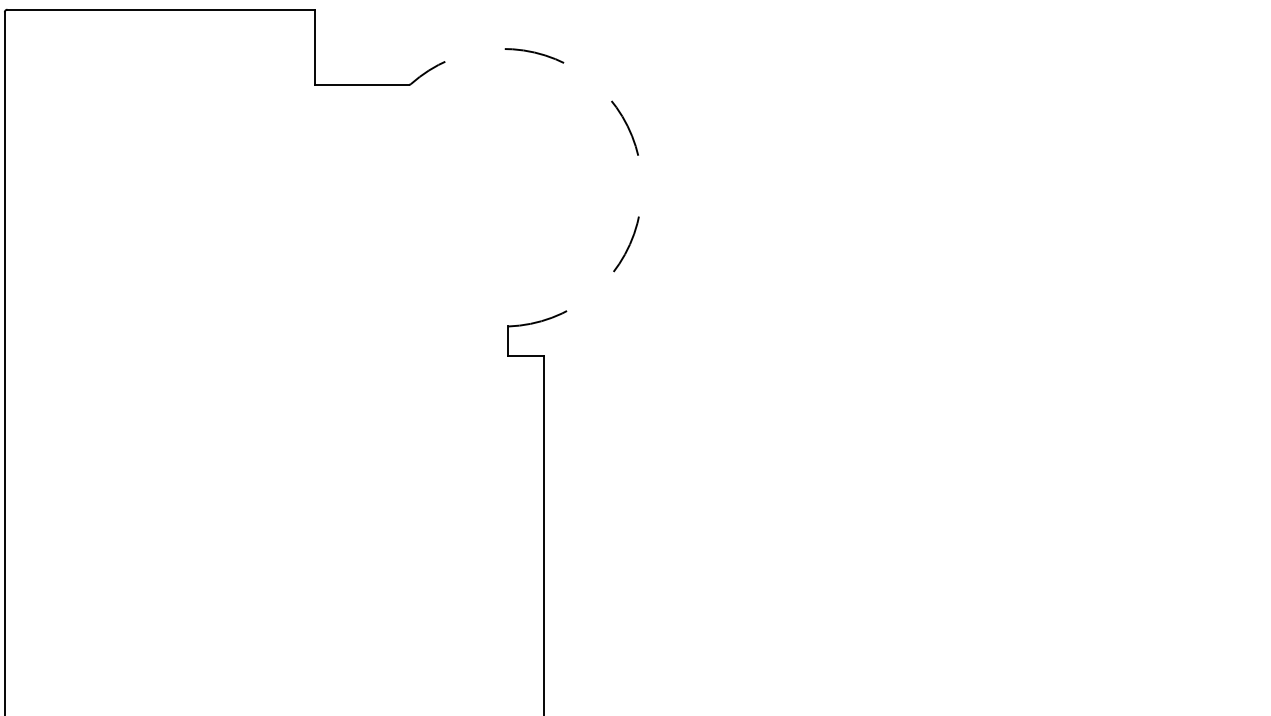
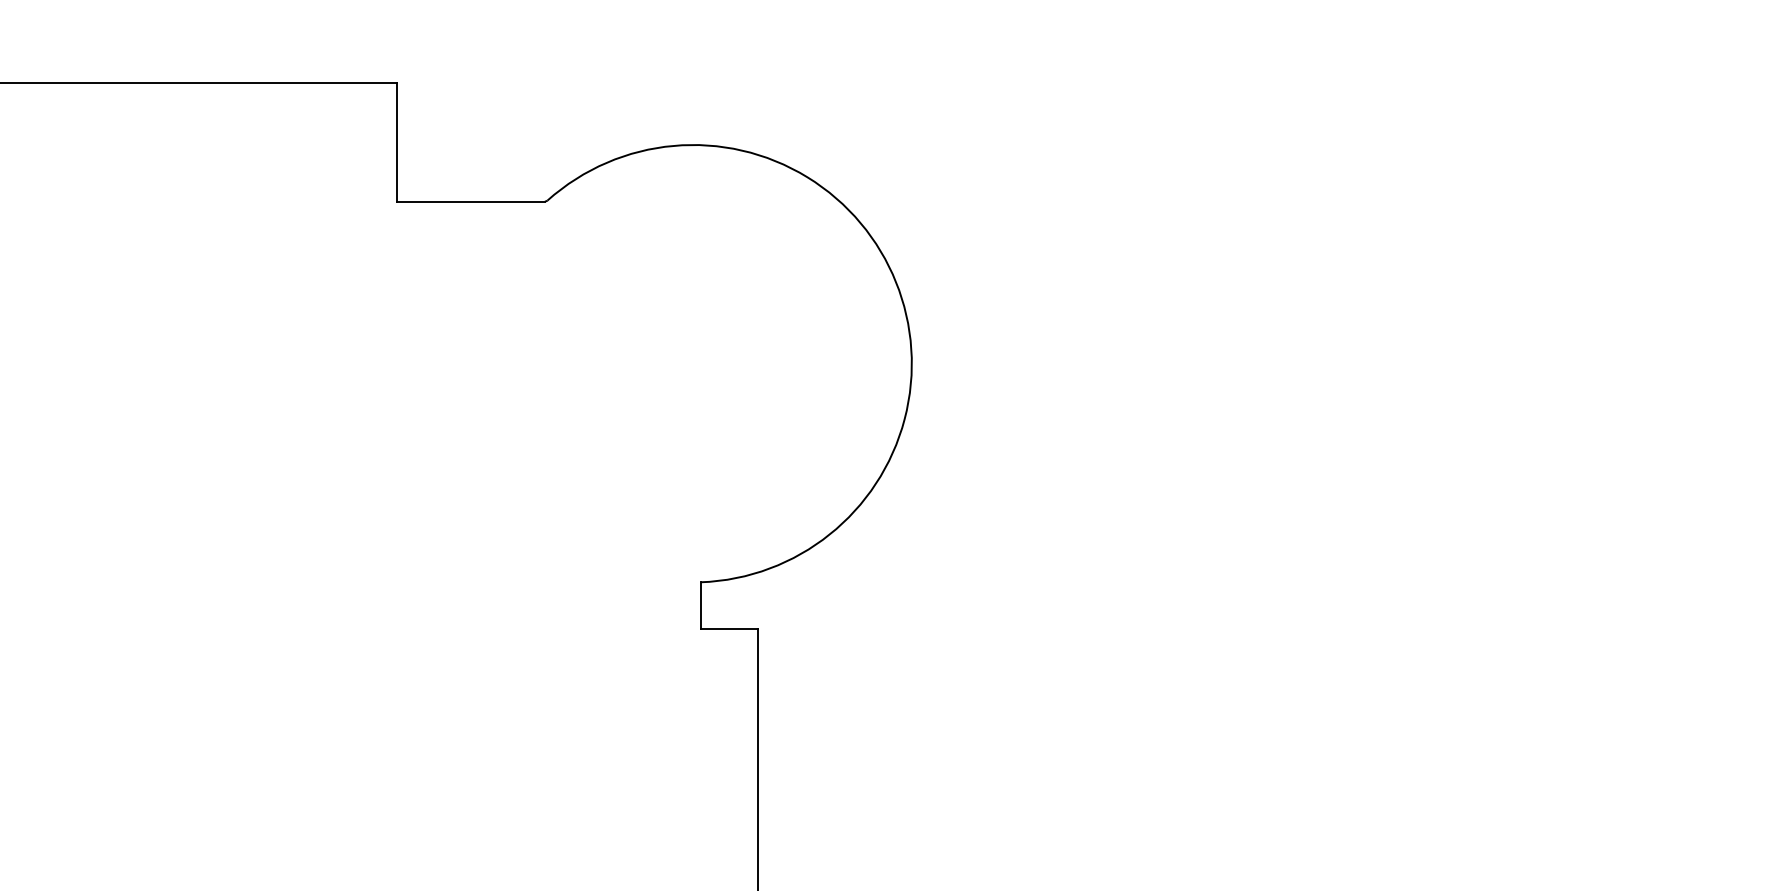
arc: (632, 136) -> (896, 282), dashed -> solid

